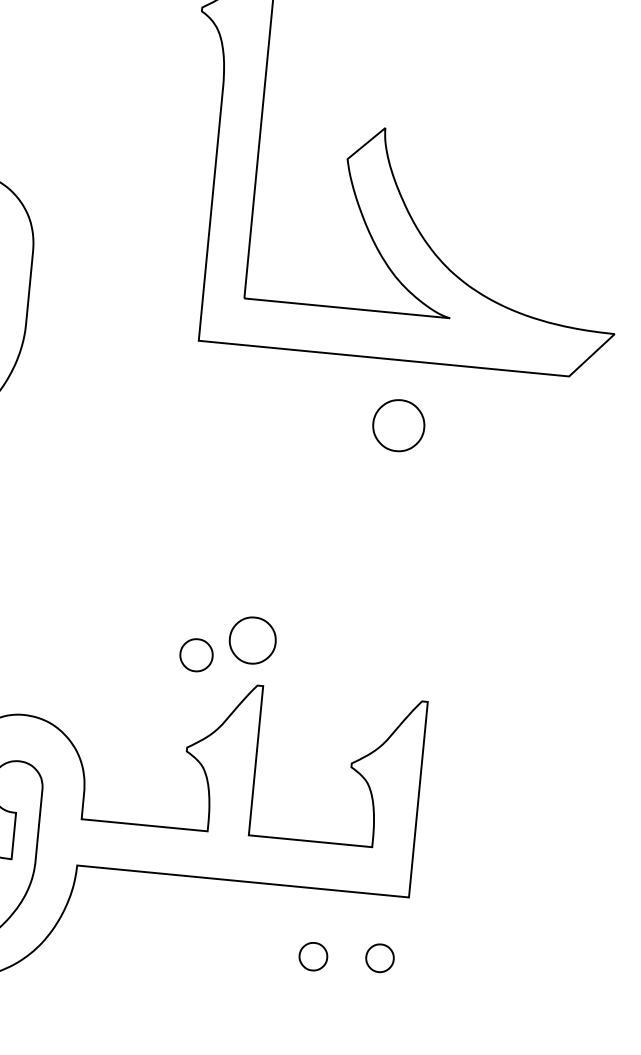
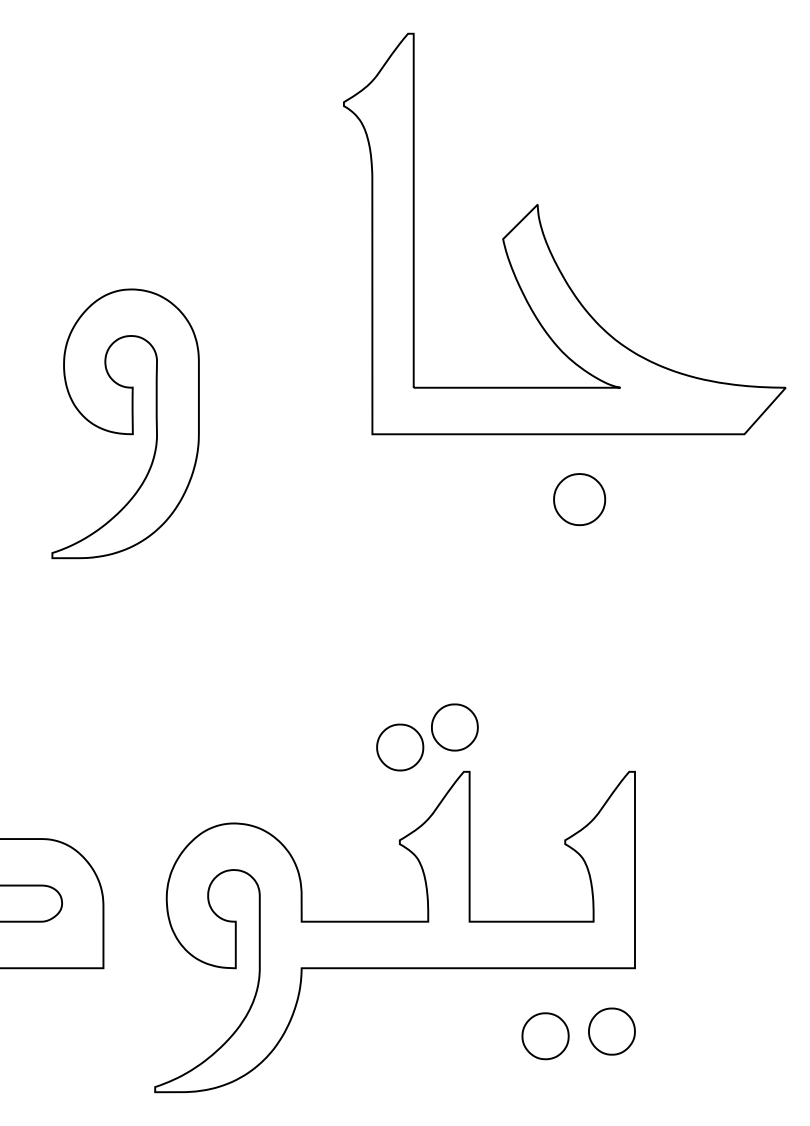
part: (196, 655) -> (400, 747), size x1.43
part: (313, 956) -> (545, 1036), size x1.67
part: (379, 958) -> (611, 1031), size x1.67

